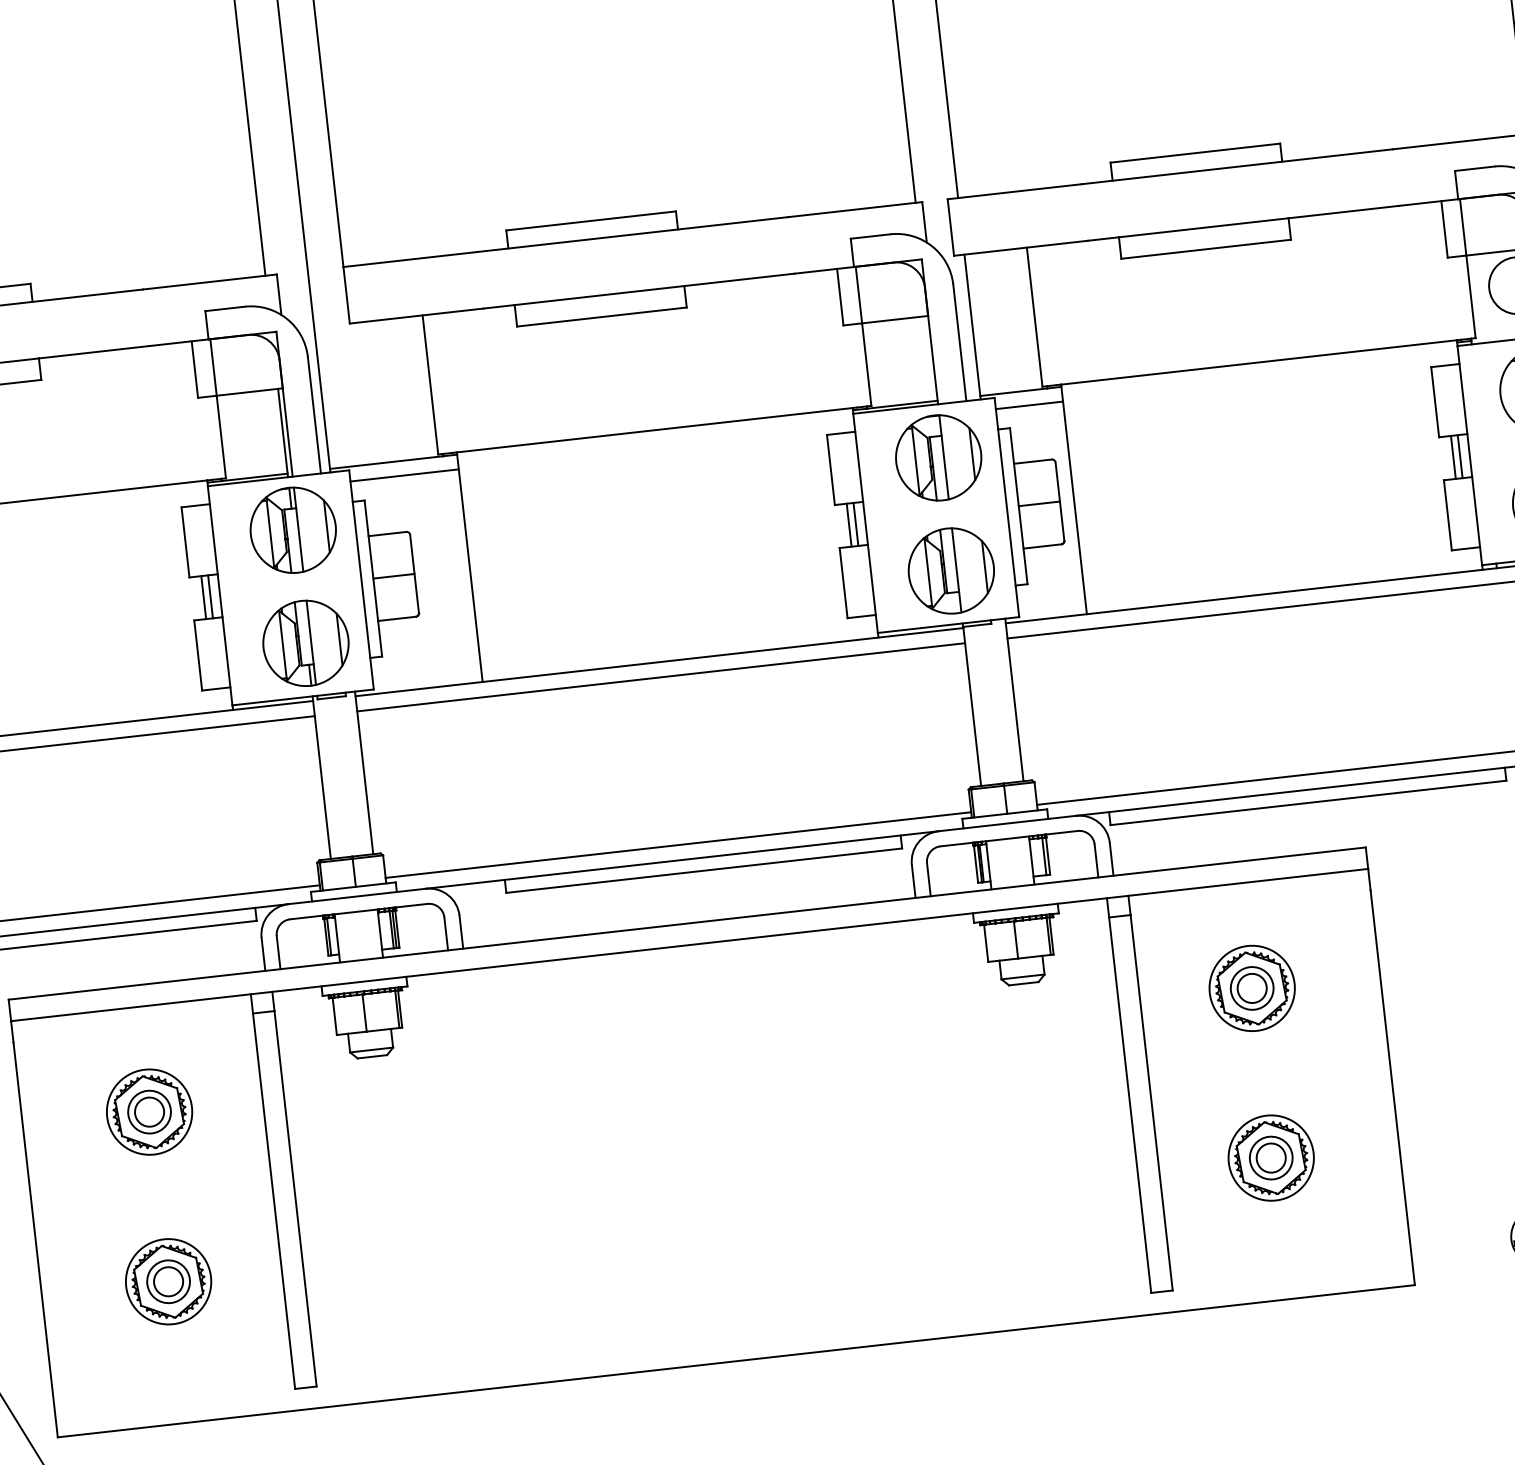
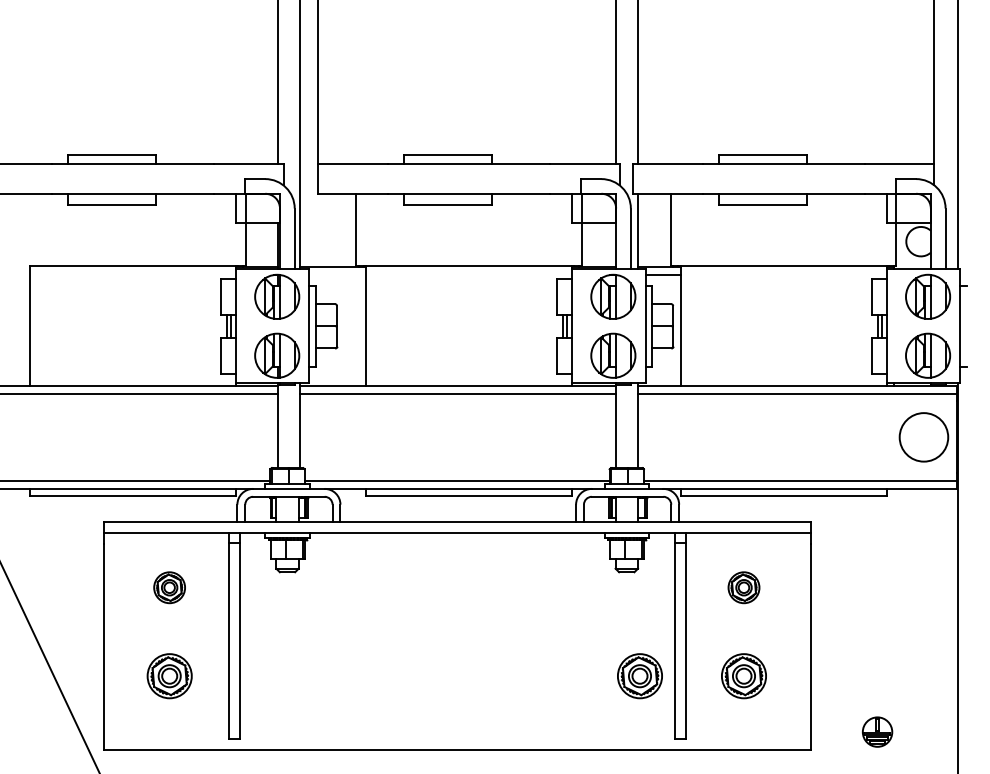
line: (404, 476) -> (337, 275), removed
part: (1251, 987) -> (743, 587), size x0.7
part: (149, 1111) -> (169, 587), size x0.7
part: (1070, 1181) -> (639, 676), added

